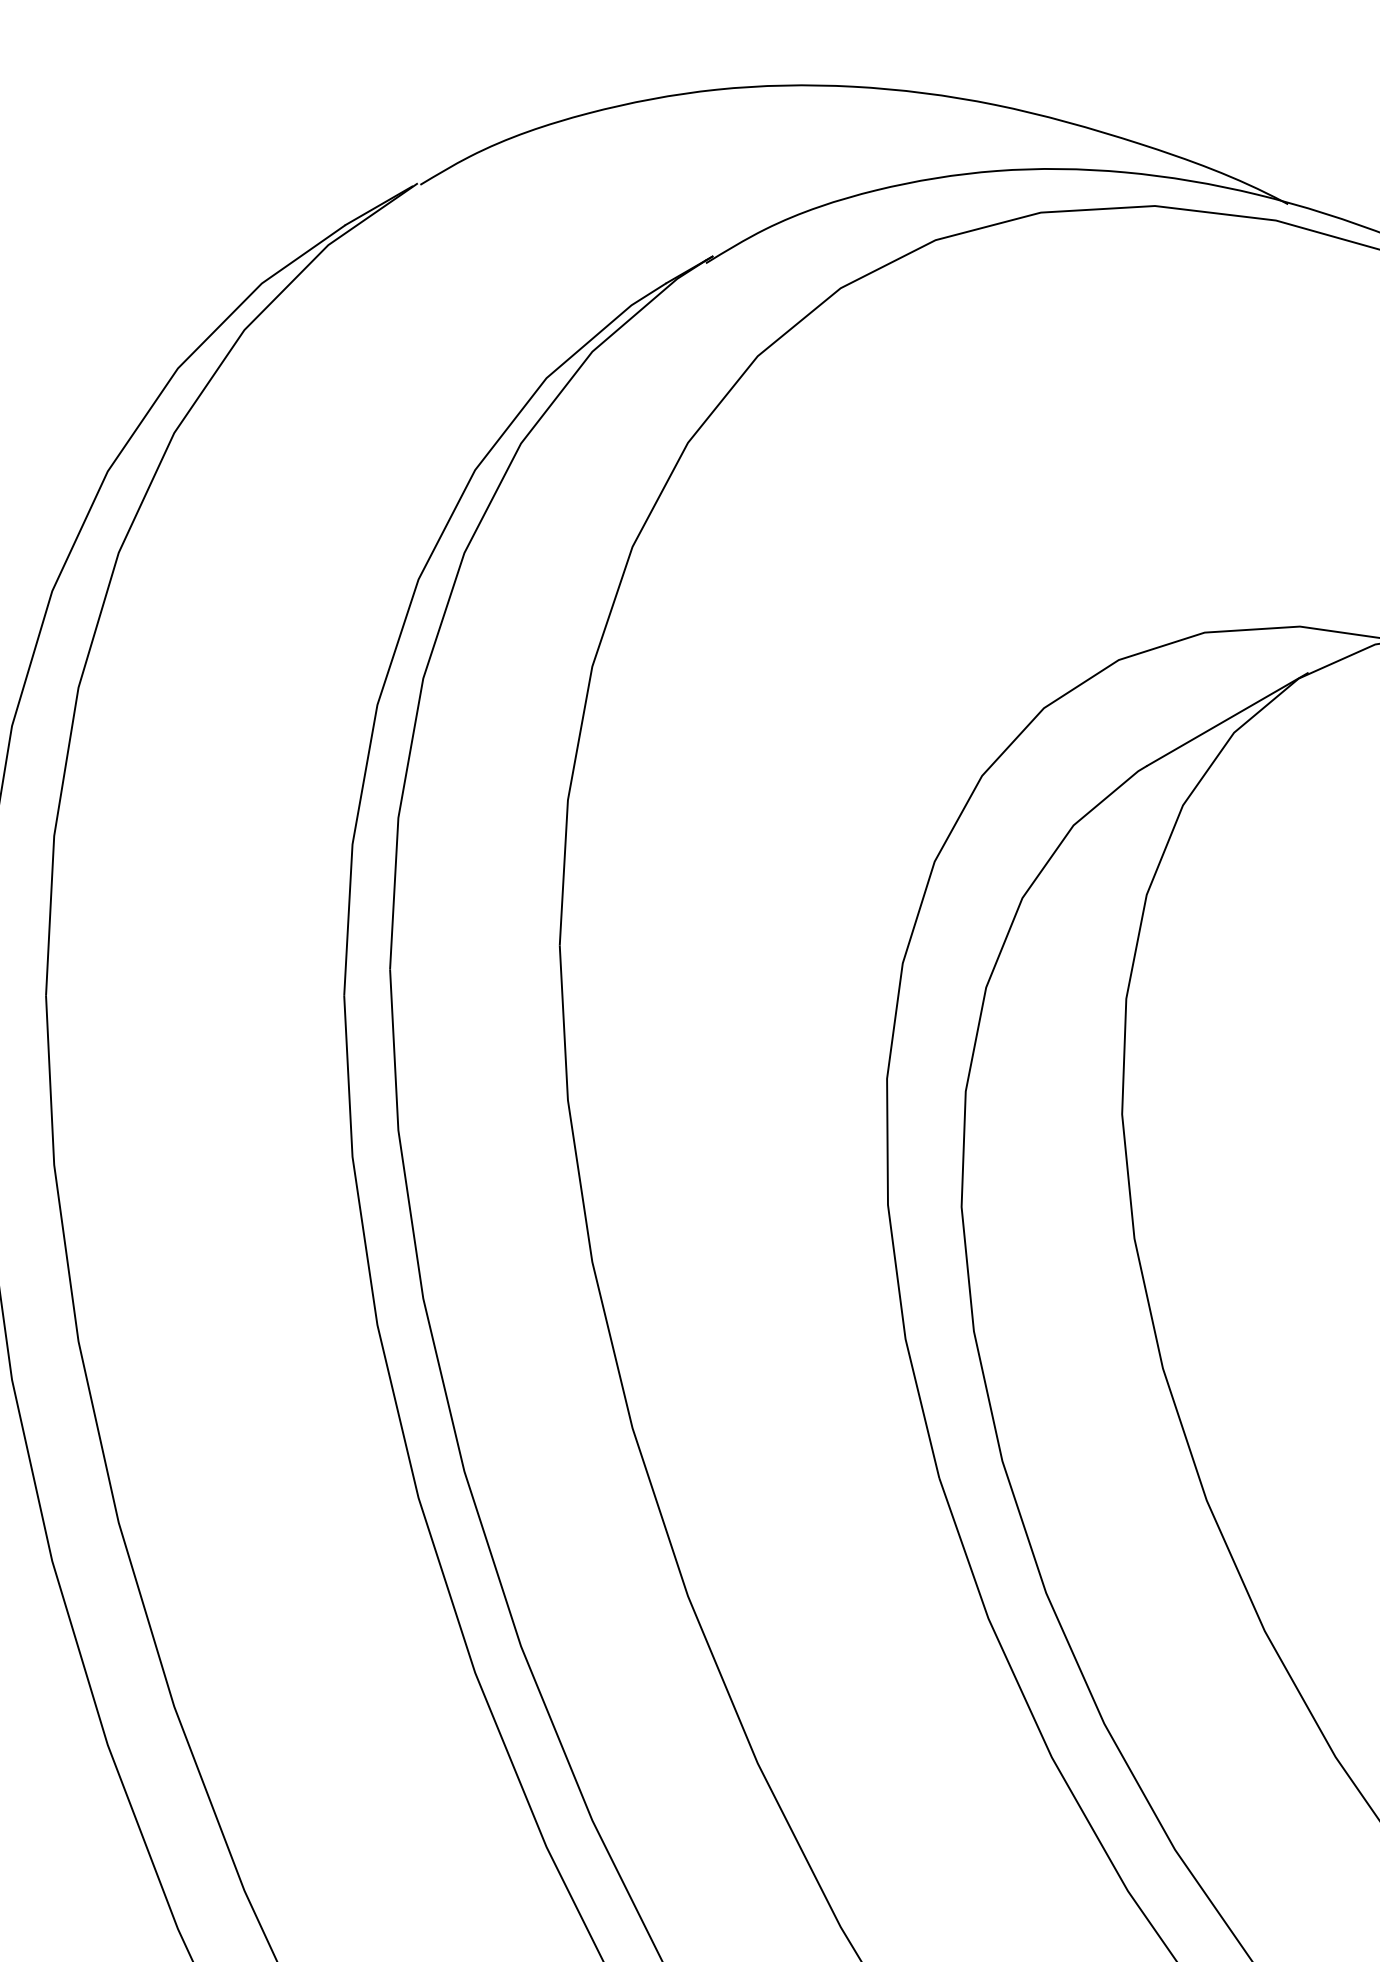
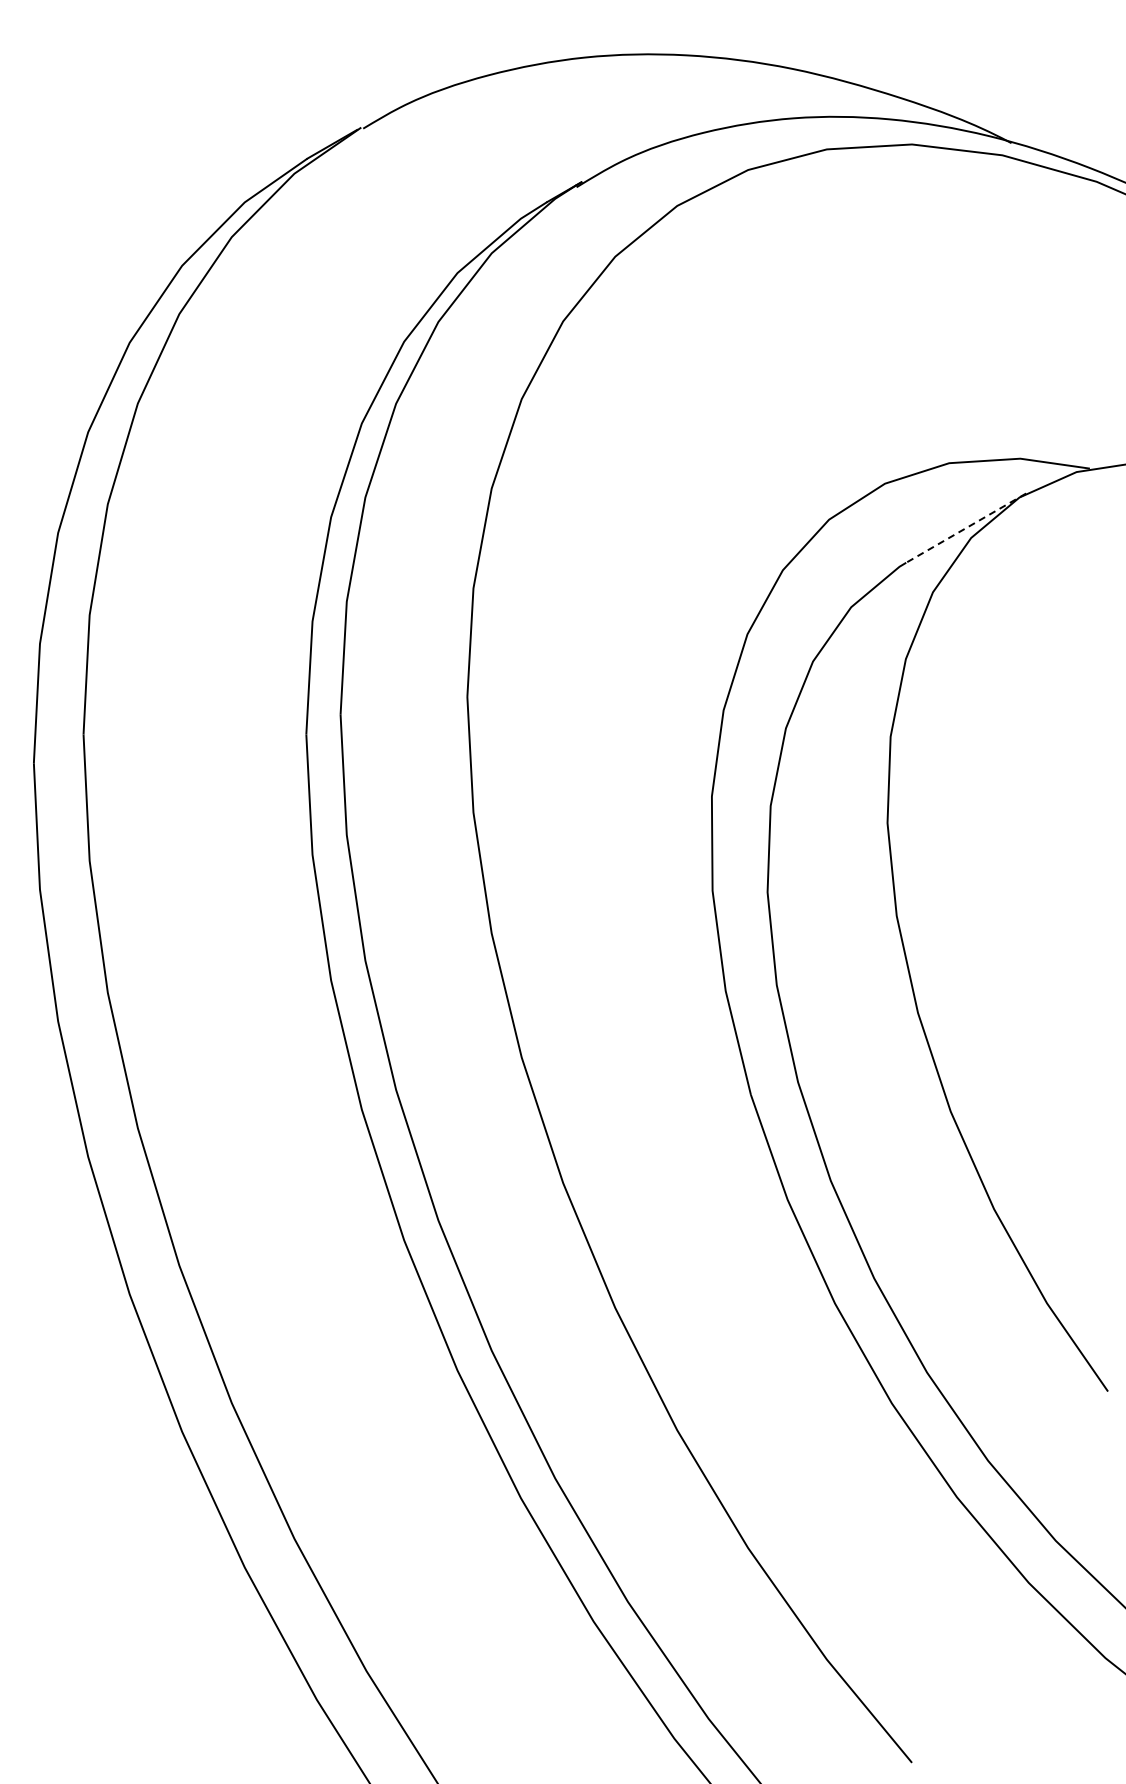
line: (1226, 720) -> (965, 528), solid -> dashed

